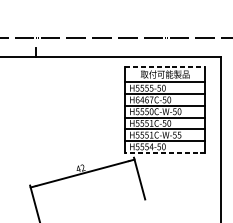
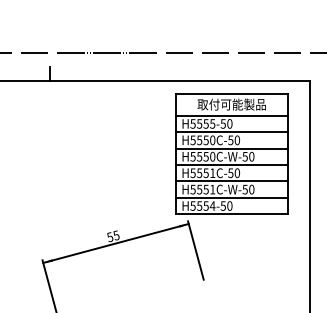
line: (165, 66) -> (232, 93), dashed -> solid
text: (144, 100) -> (202, 140), H6467C-50 -> H5550C-50
text: (179, 135) -> (251, 189), H5551C-W-55 -> H5551C-W-50
line: (165, 152) -> (231, 214), dashed -> solid
text: (80, 168) -> (113, 236), 42 -> 55

